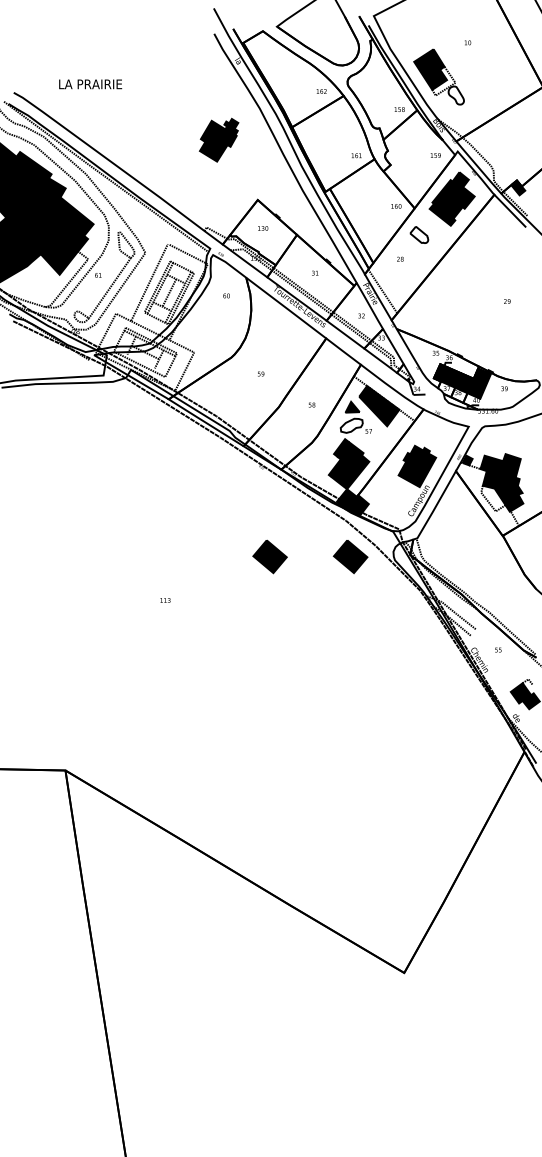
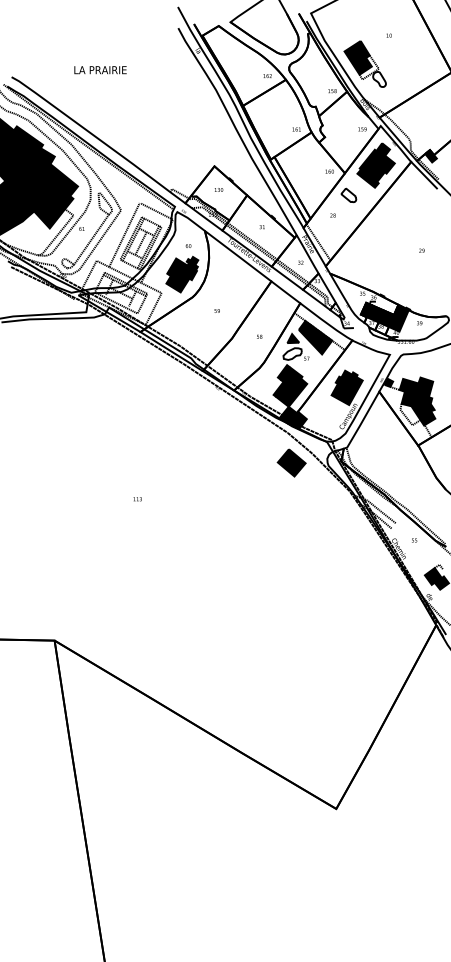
text: (90, 84) -> (100, 70), moved
part: (219, 140) -> (182, 274), moved
part: (269, 556) -> (224, 462), removed

